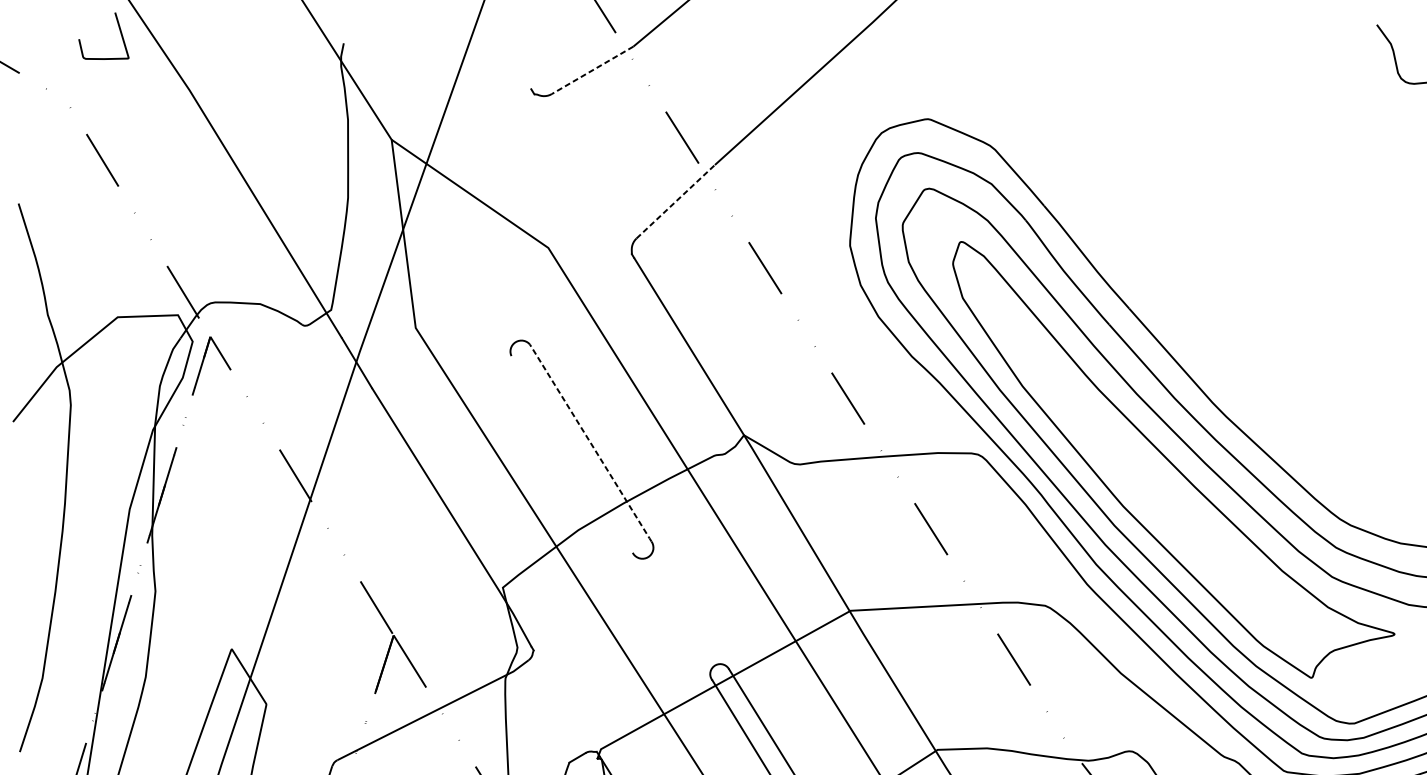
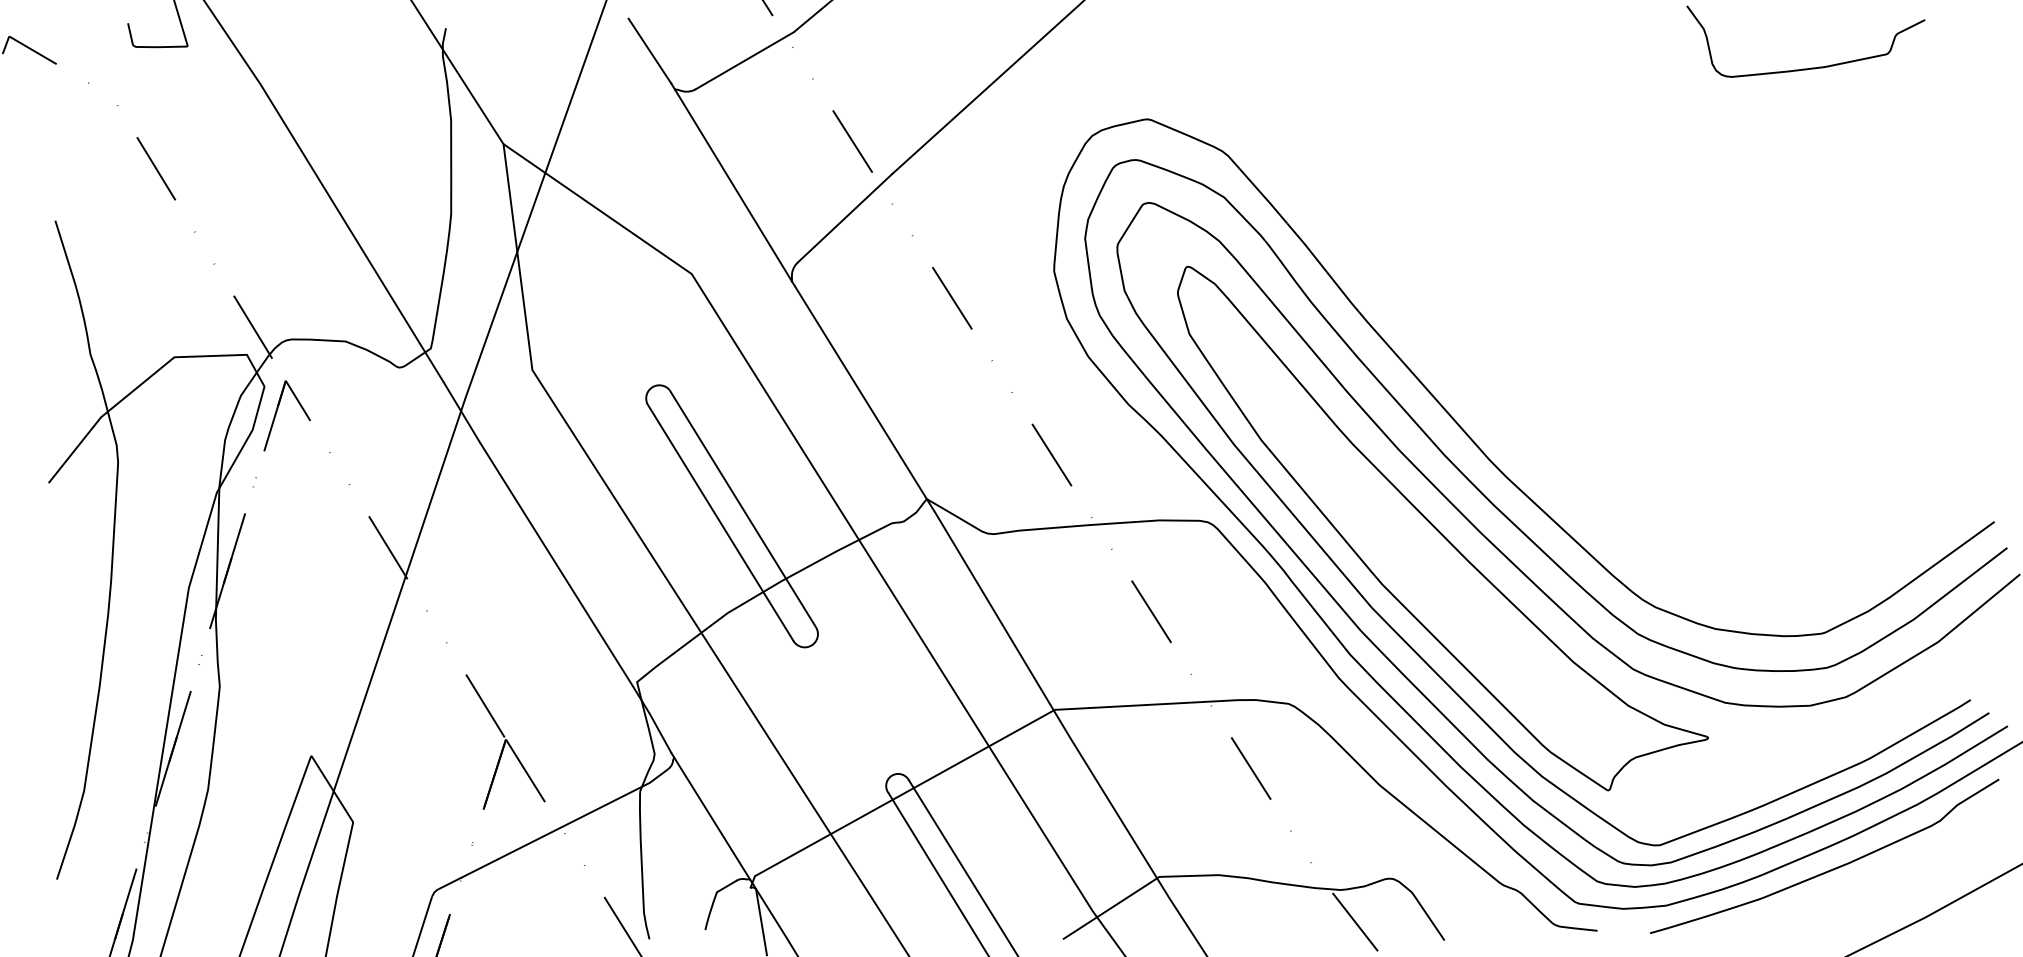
line: (513, 61) -> (649, 50), added
line: (592, 70) -> (744, 60), dashed -> solid
line: (583, 174) -> (733, 185), added
line: (675, 201) -> (844, 218), dashed -> solid
line: (591, 443) -> (743, 509), dashed -> solid
line: (572, 453) -> (720, 521), added
line: (565, 701) -> (712, 818), added

